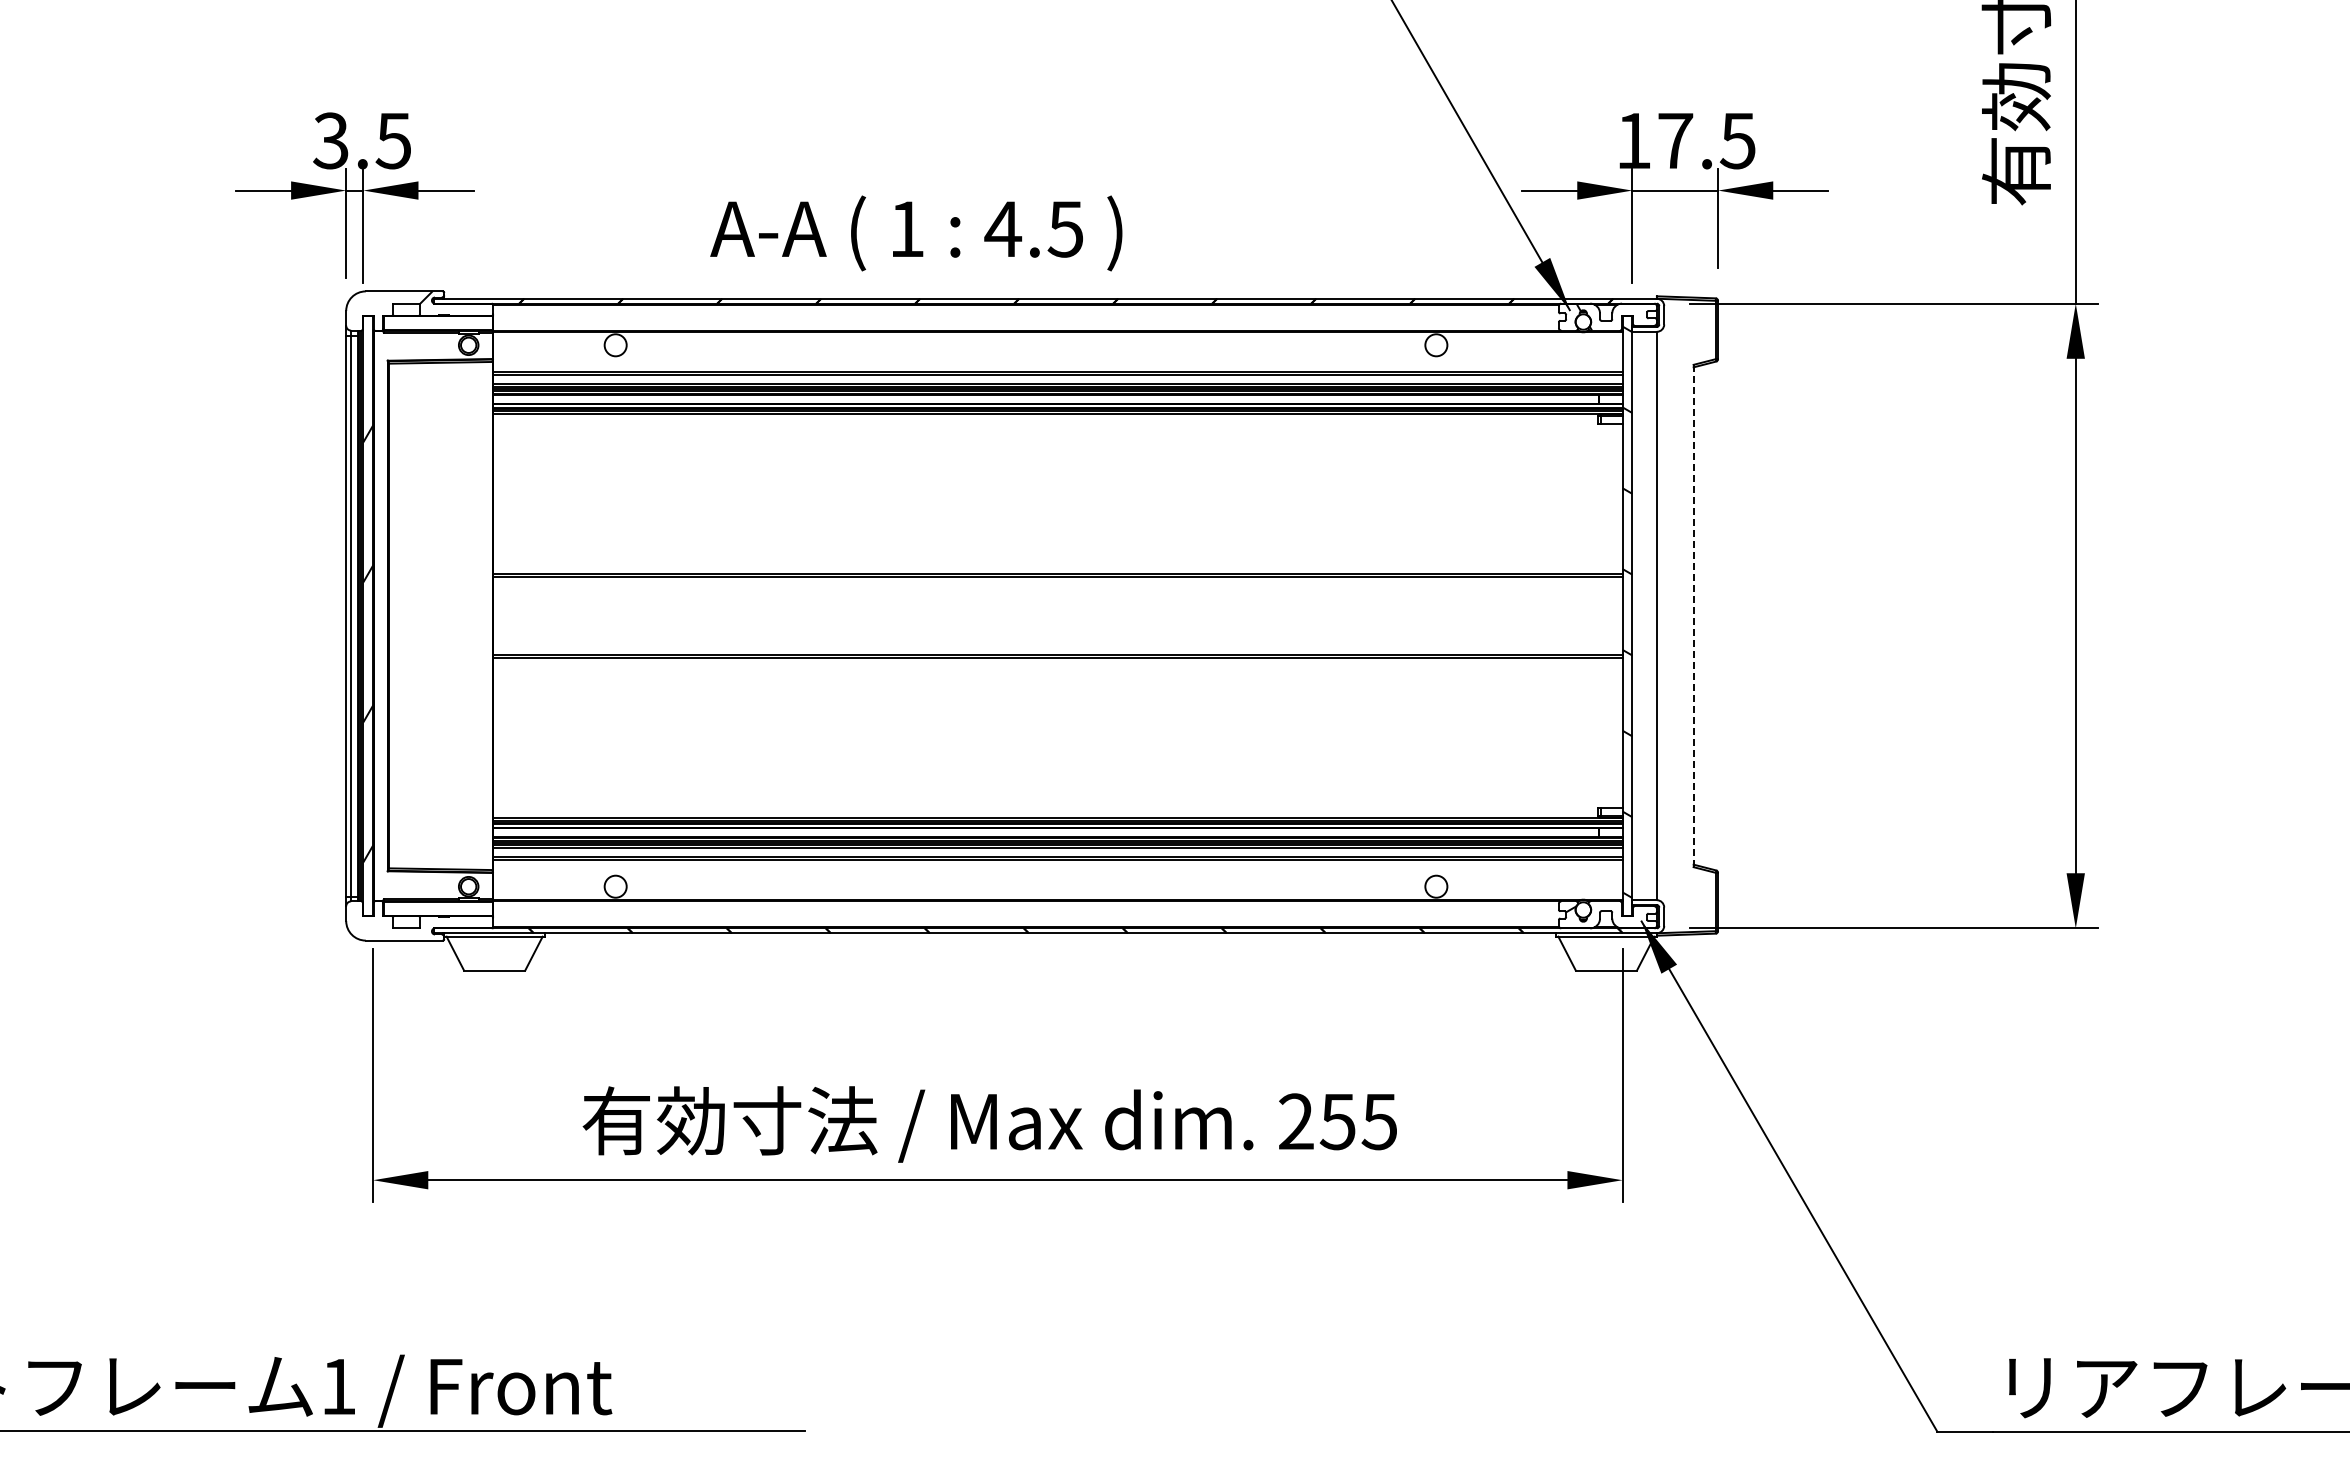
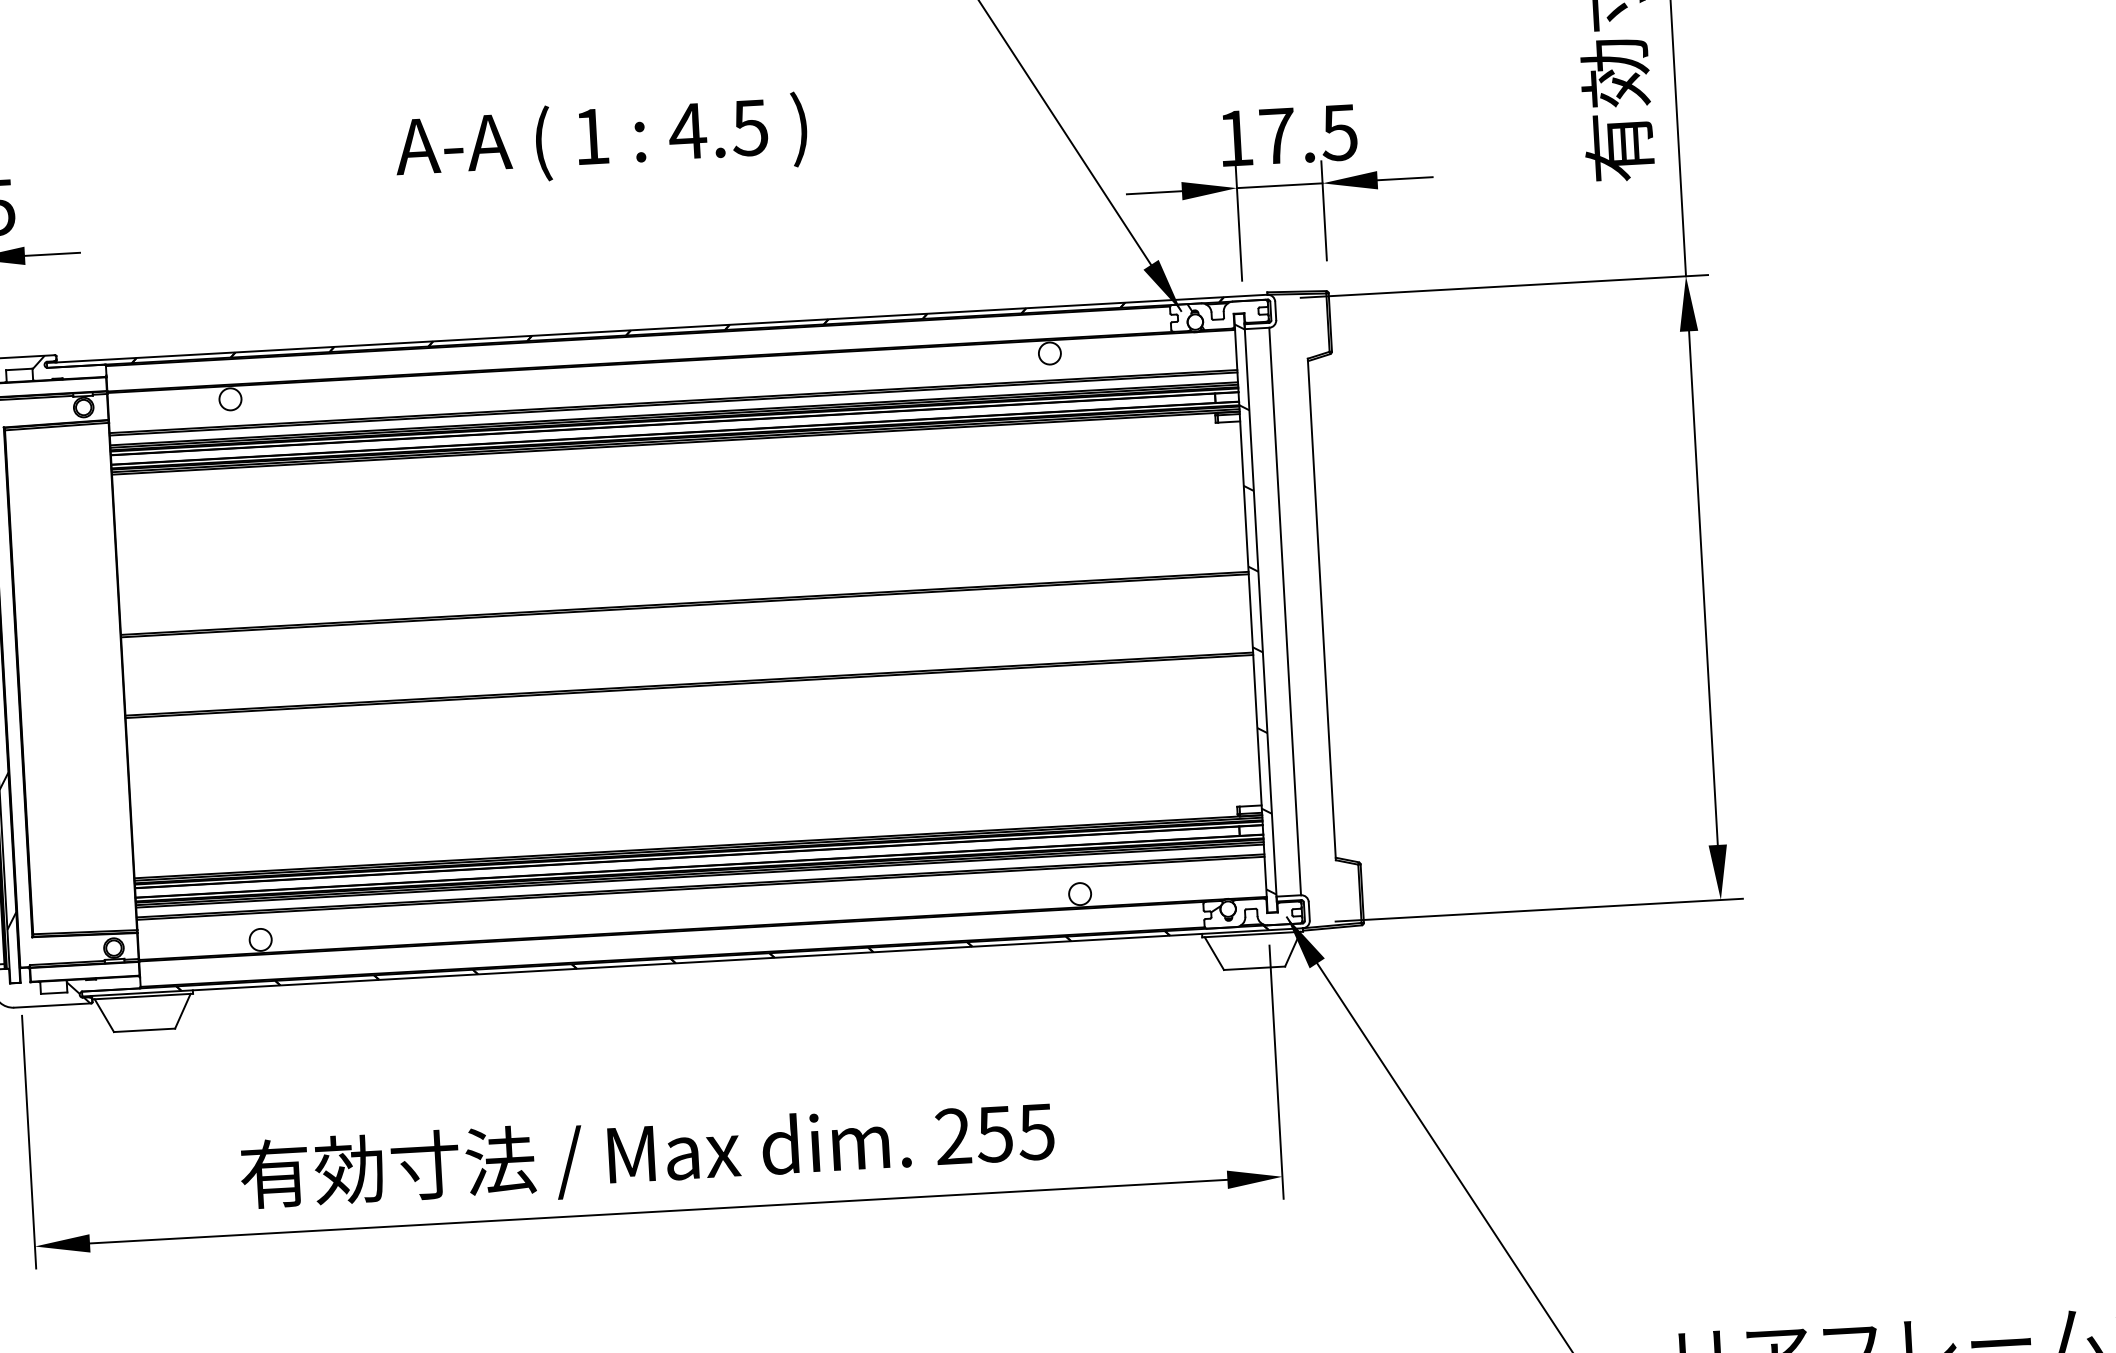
text: (916, 233) -> (601, 140), moved
line: (1693, 616) -> (1321, 609), dashed -> solid
hatch: (430, 929) -> (78, 992), added

